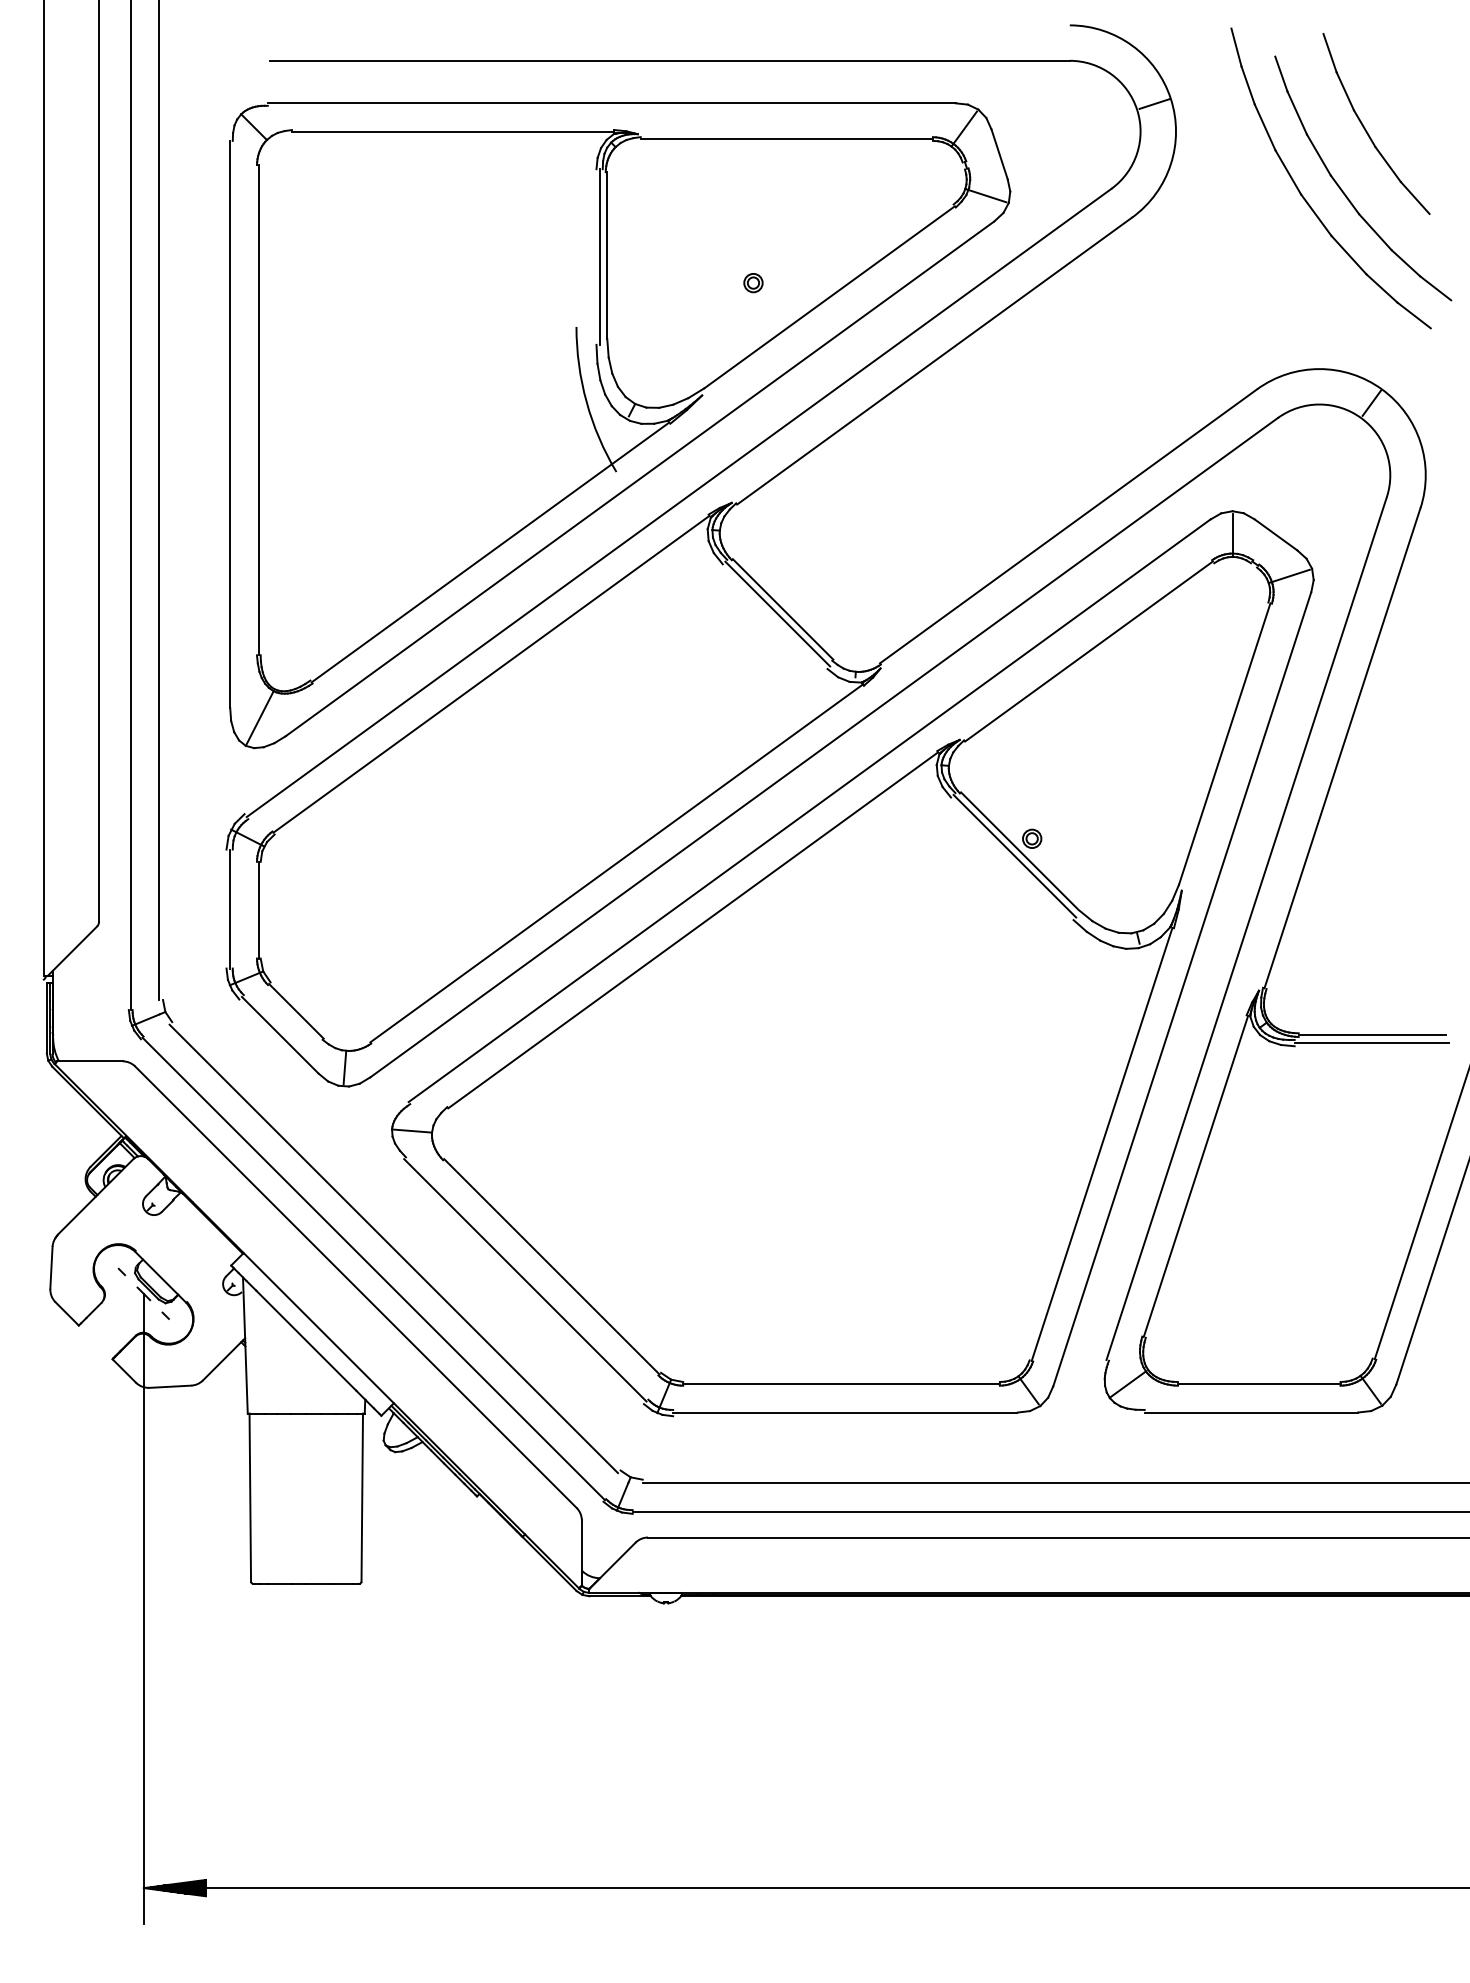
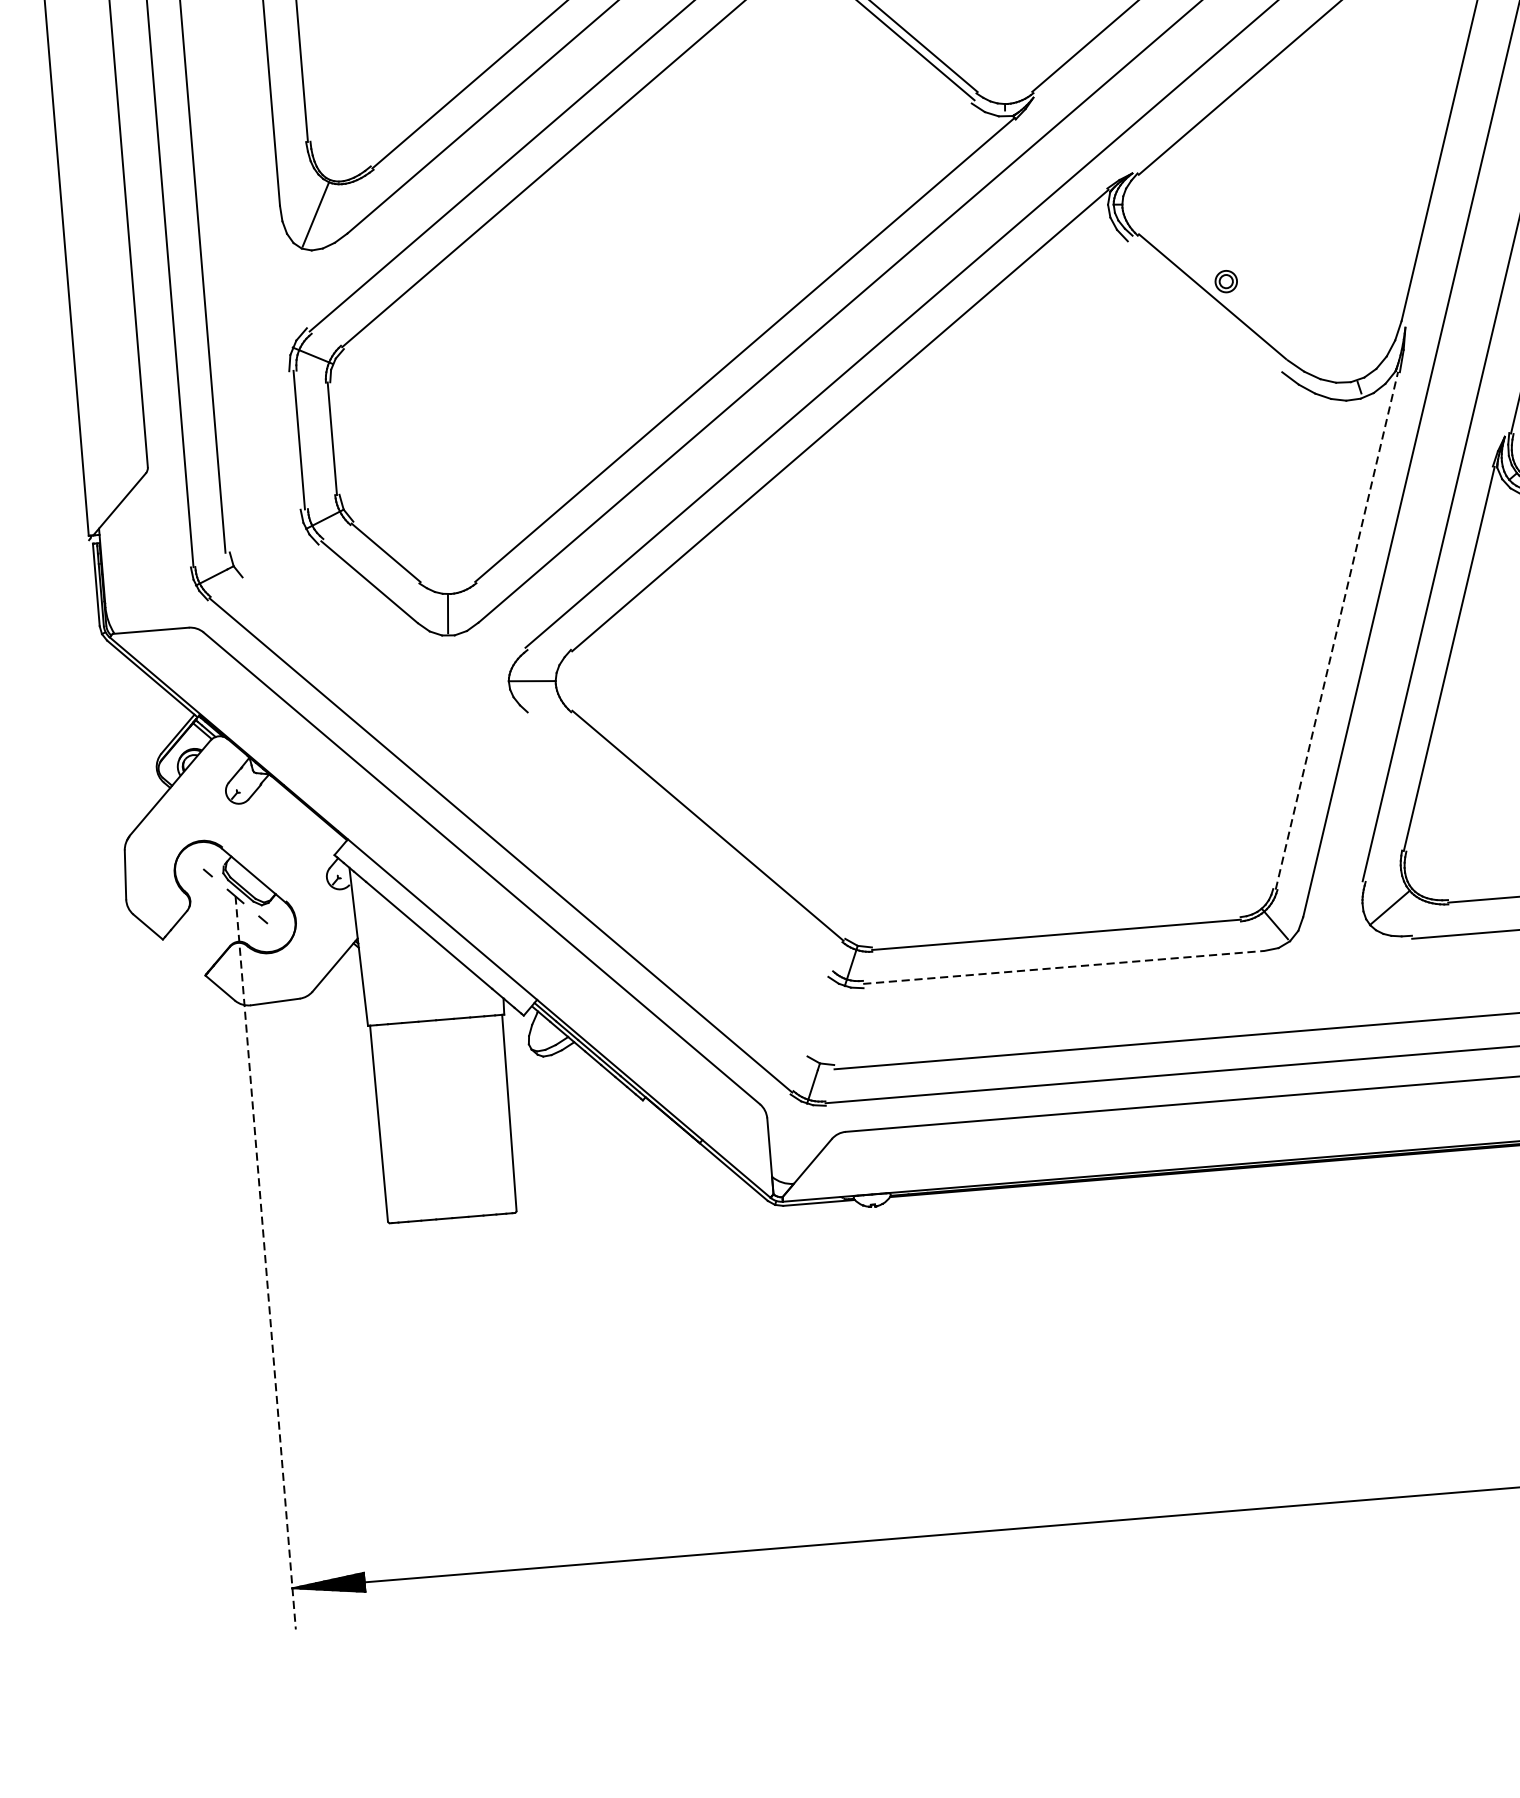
line: (1014, 855) -> (1207, 302), removed
line: (1102, 1144) -> (1337, 630), solid -> dashed
line: (393, 1248) -> (521, 819), removed
line: (525, 1280) -> (678, 844), removed
line: (845, 1412) -> (1063, 967), solid -> dashed
line: (143, 1608) -> (265, 1262), solid -> dashed

